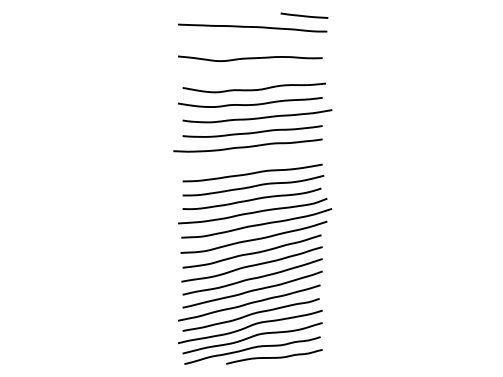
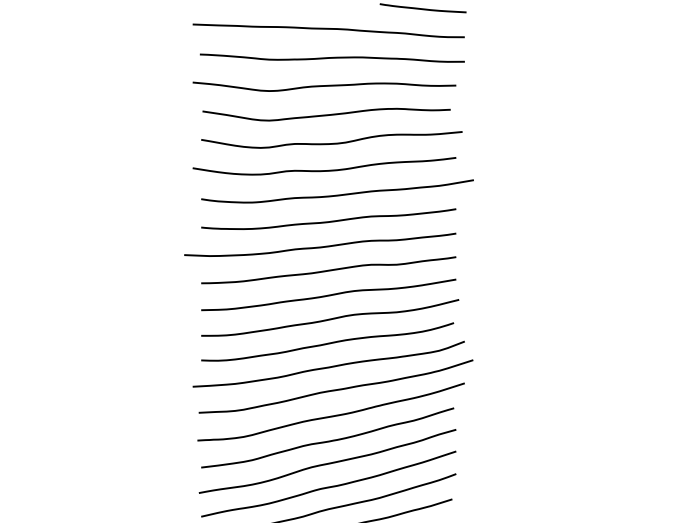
curve: (254, 42) -> (332, 57), added
curve: (251, 74) -> (326, 115), added
curve: (252, 159) -> (328, 270), added

